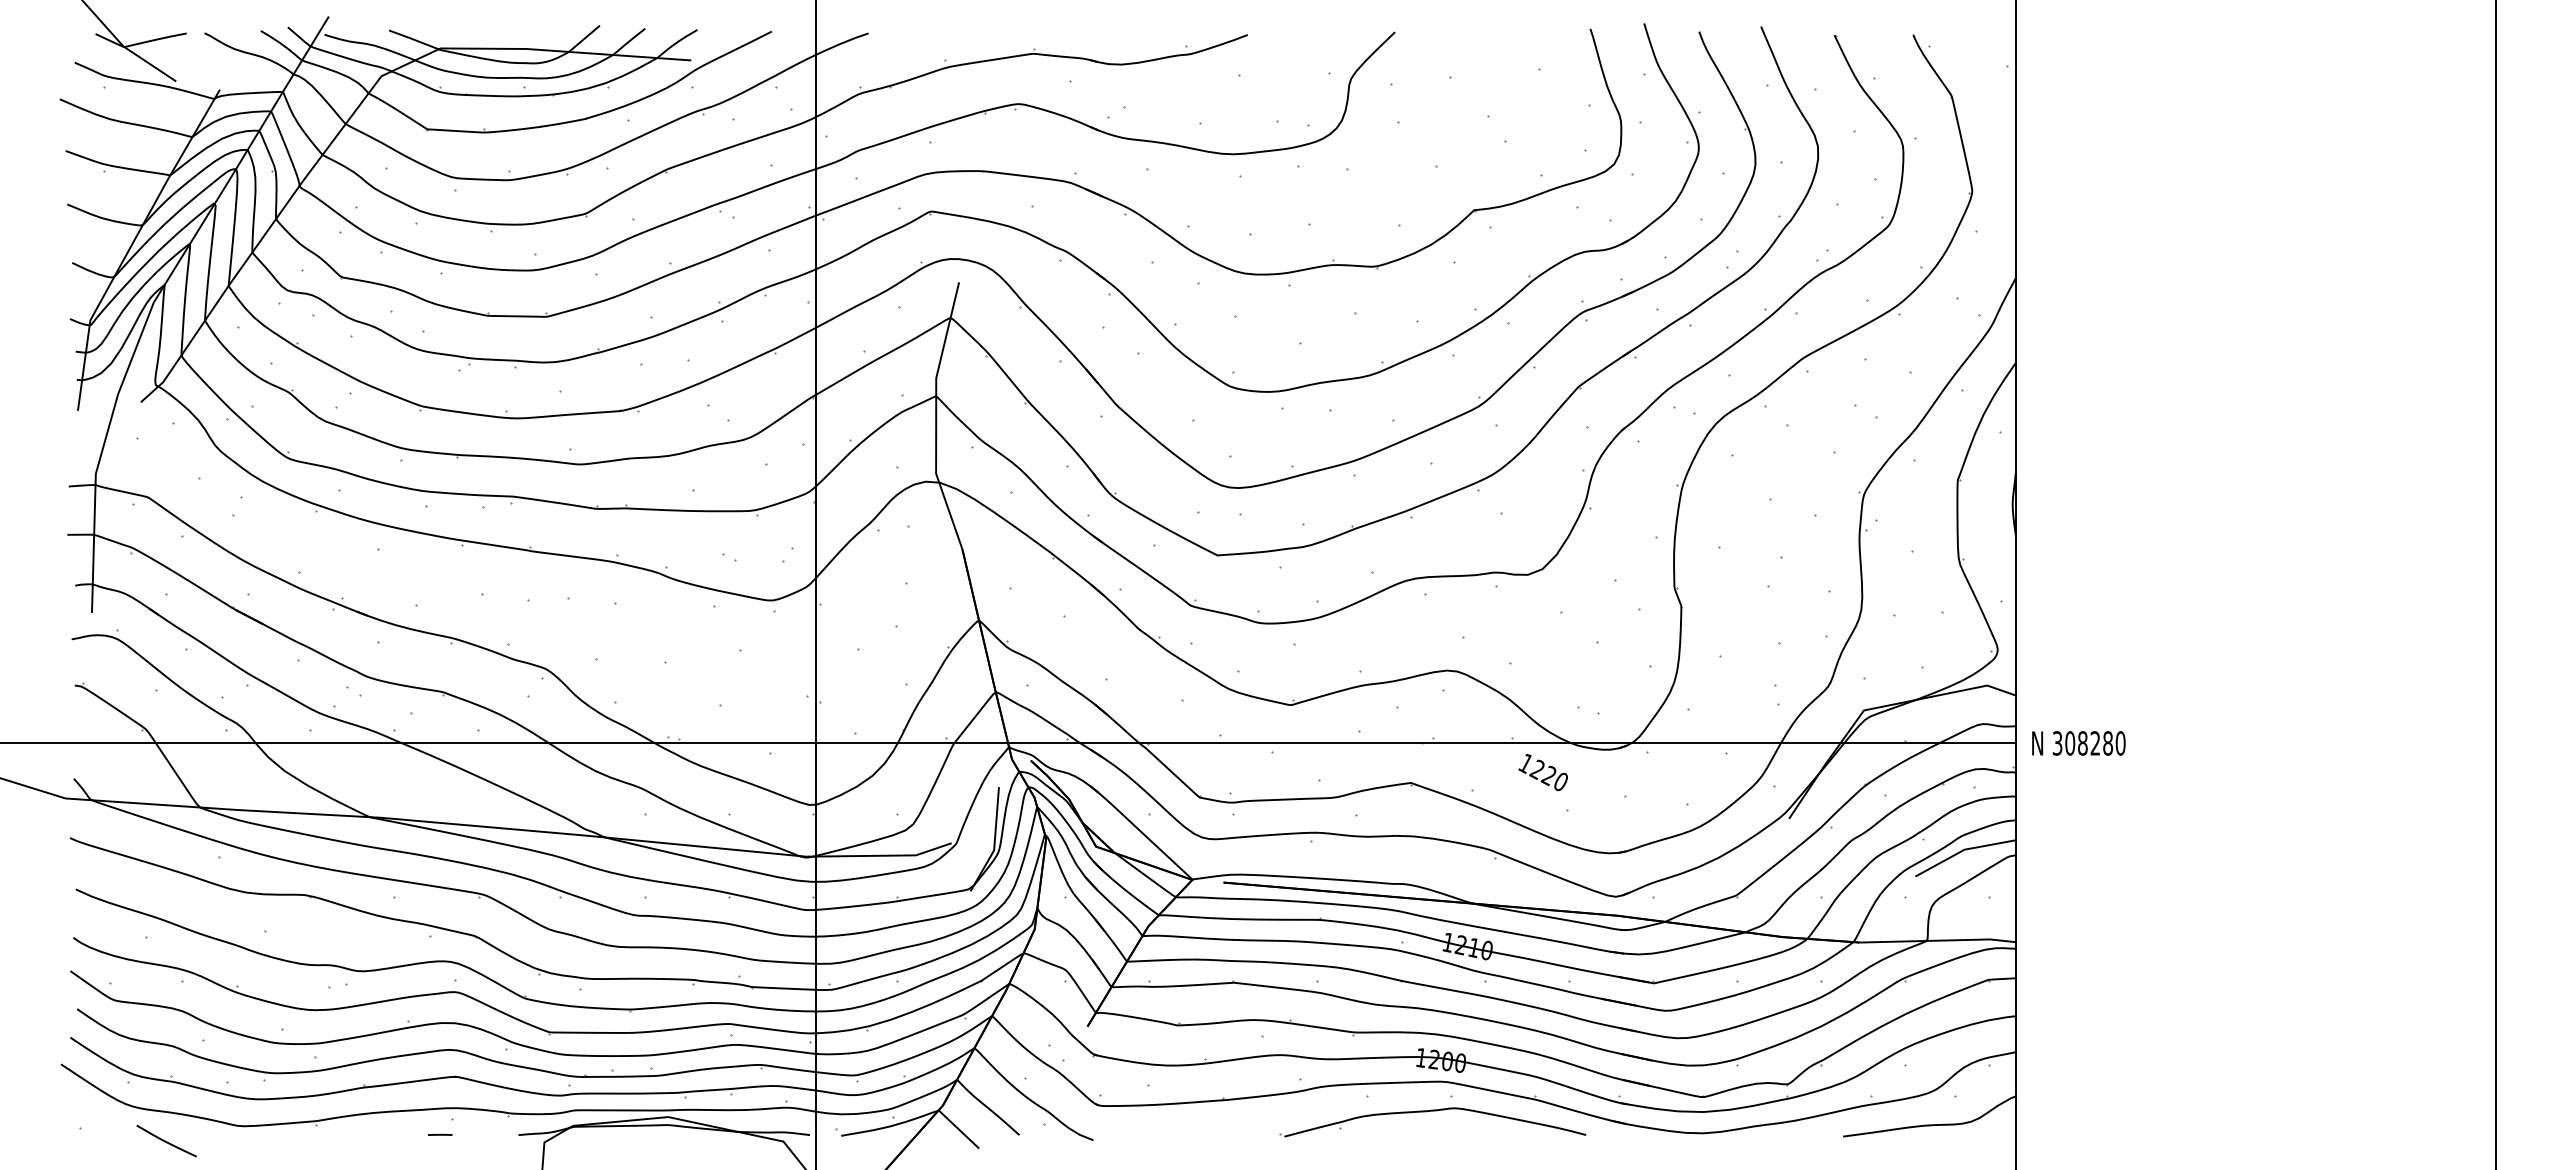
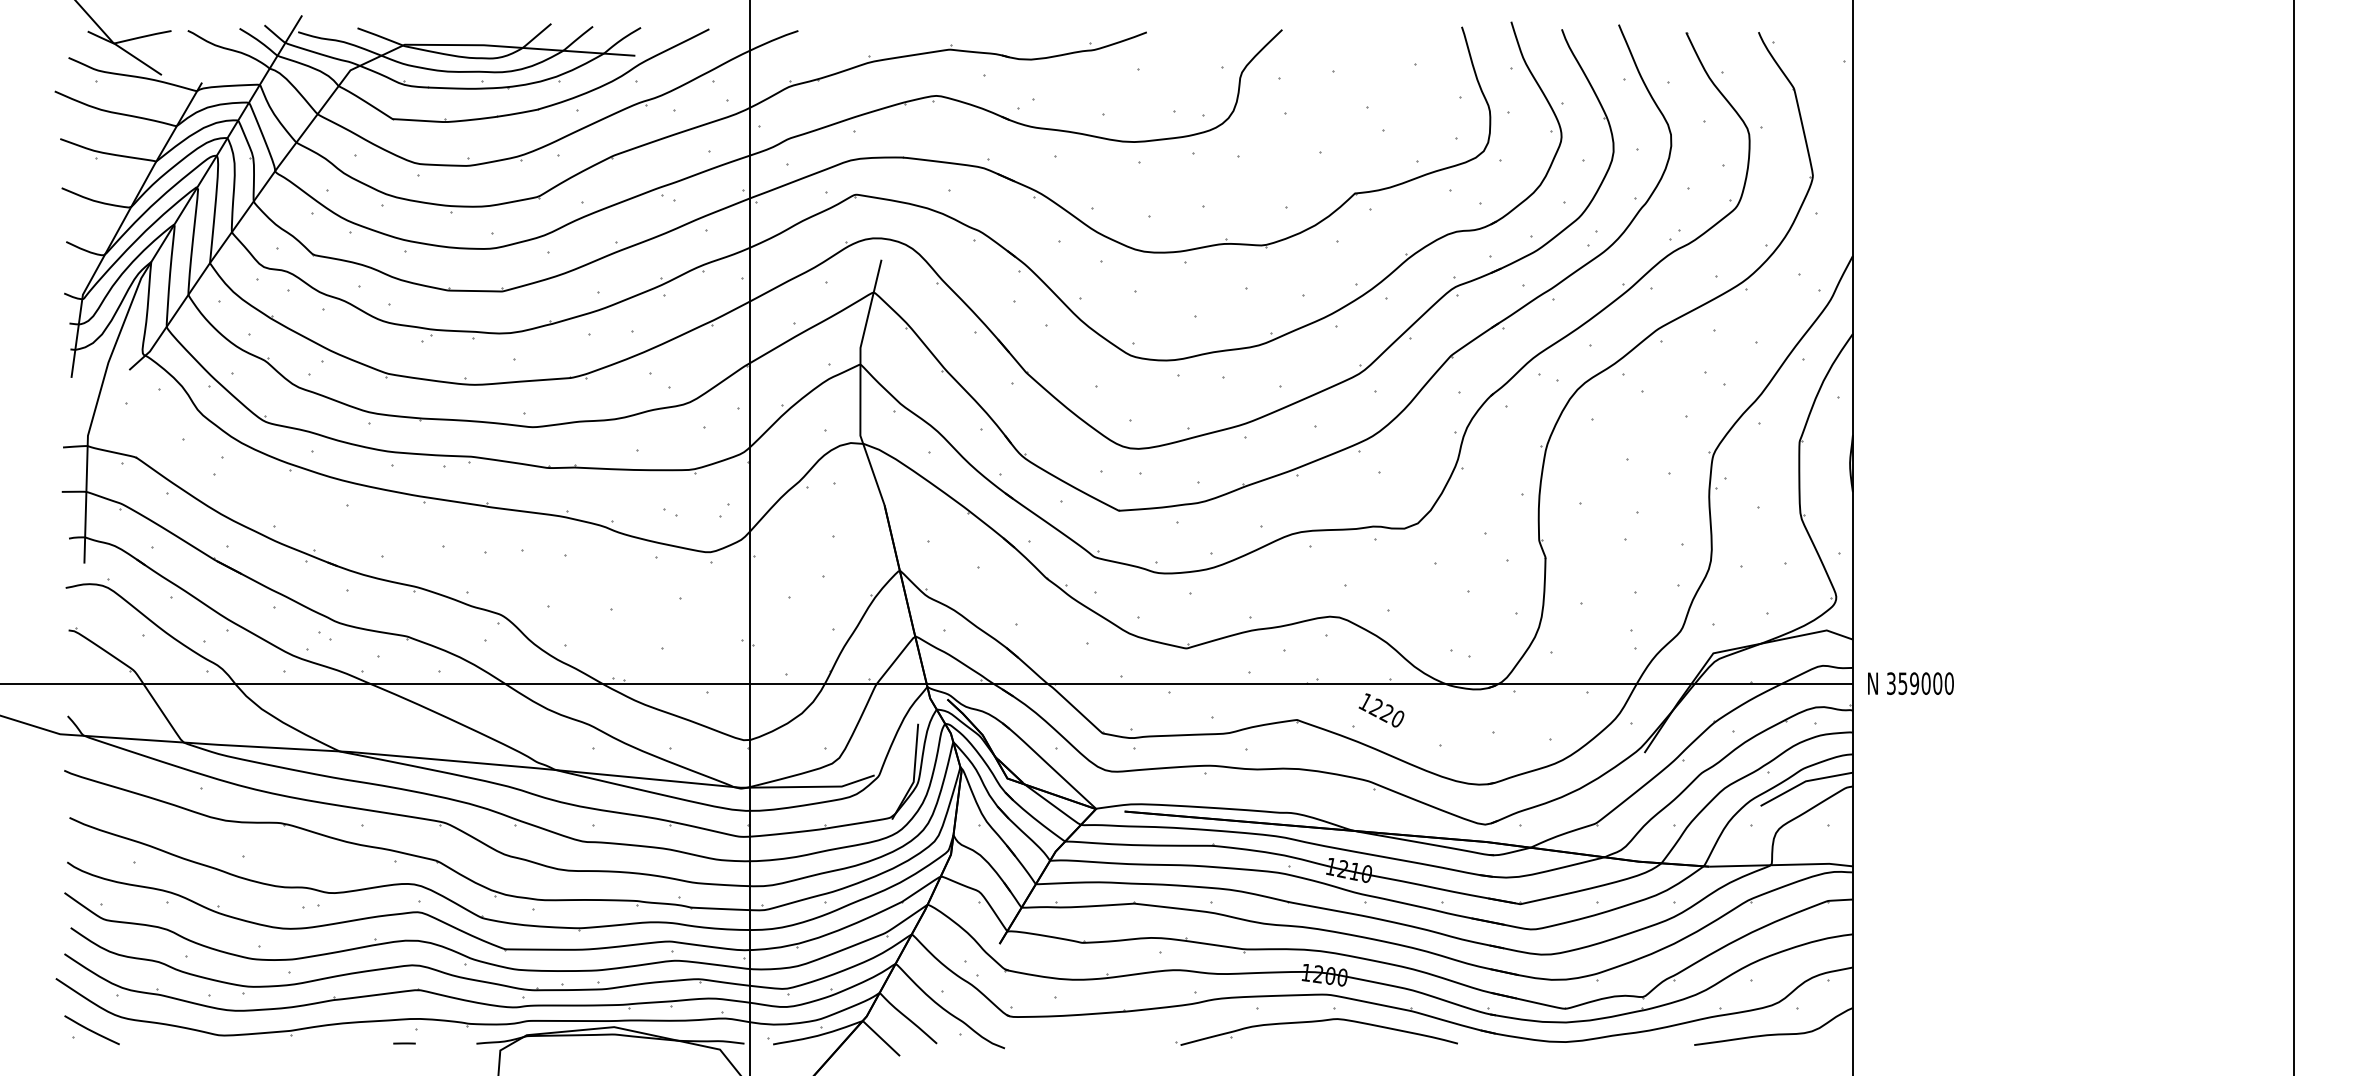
text: (2089, 743) -> (1920, 683), 308280 -> 359000
text: (1543, 772) -> (1381, 710), moved
curve: (166, 1141) -> (91, 1030), moved

